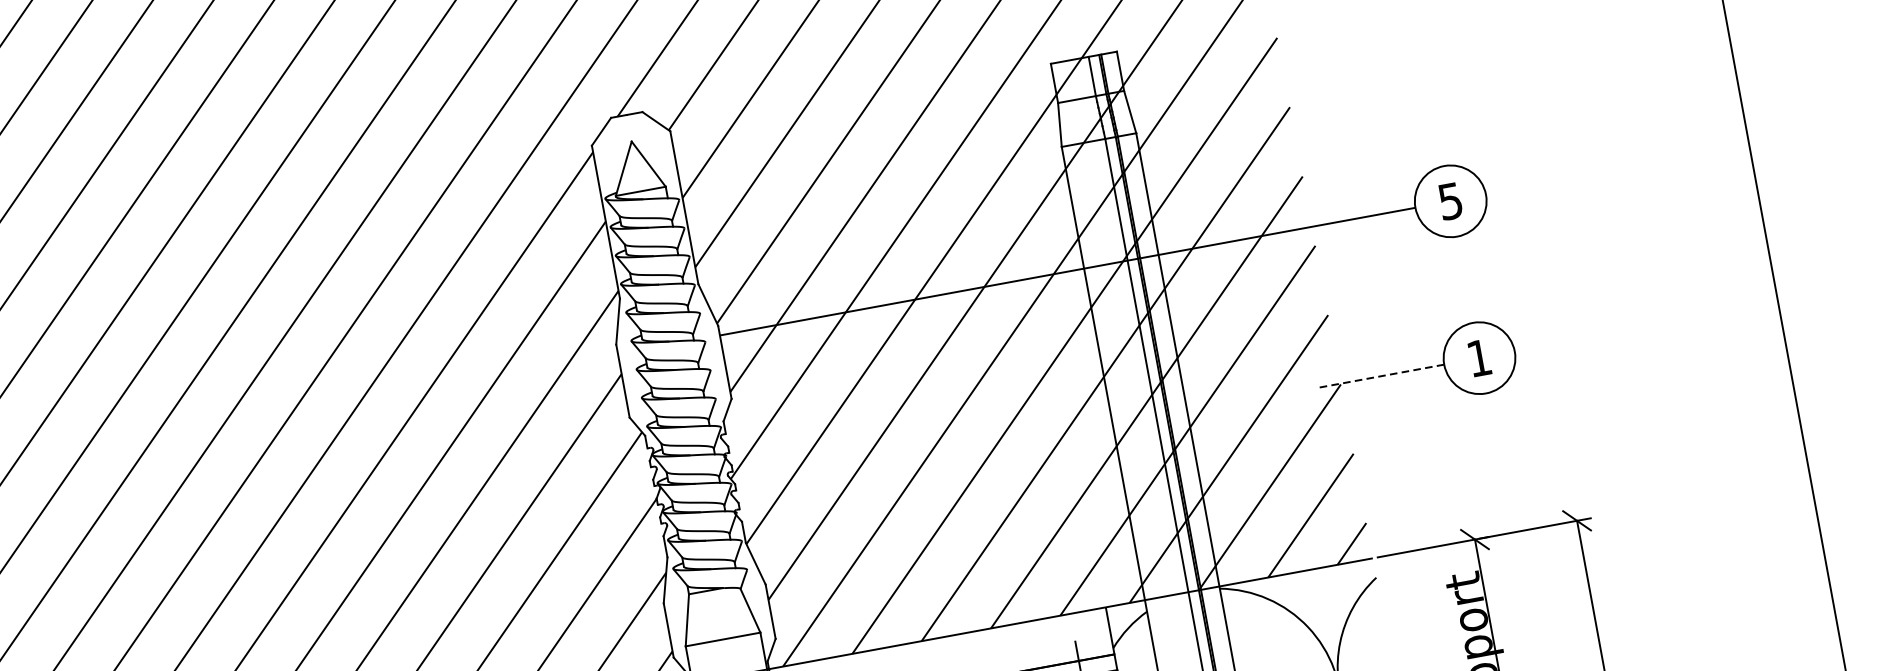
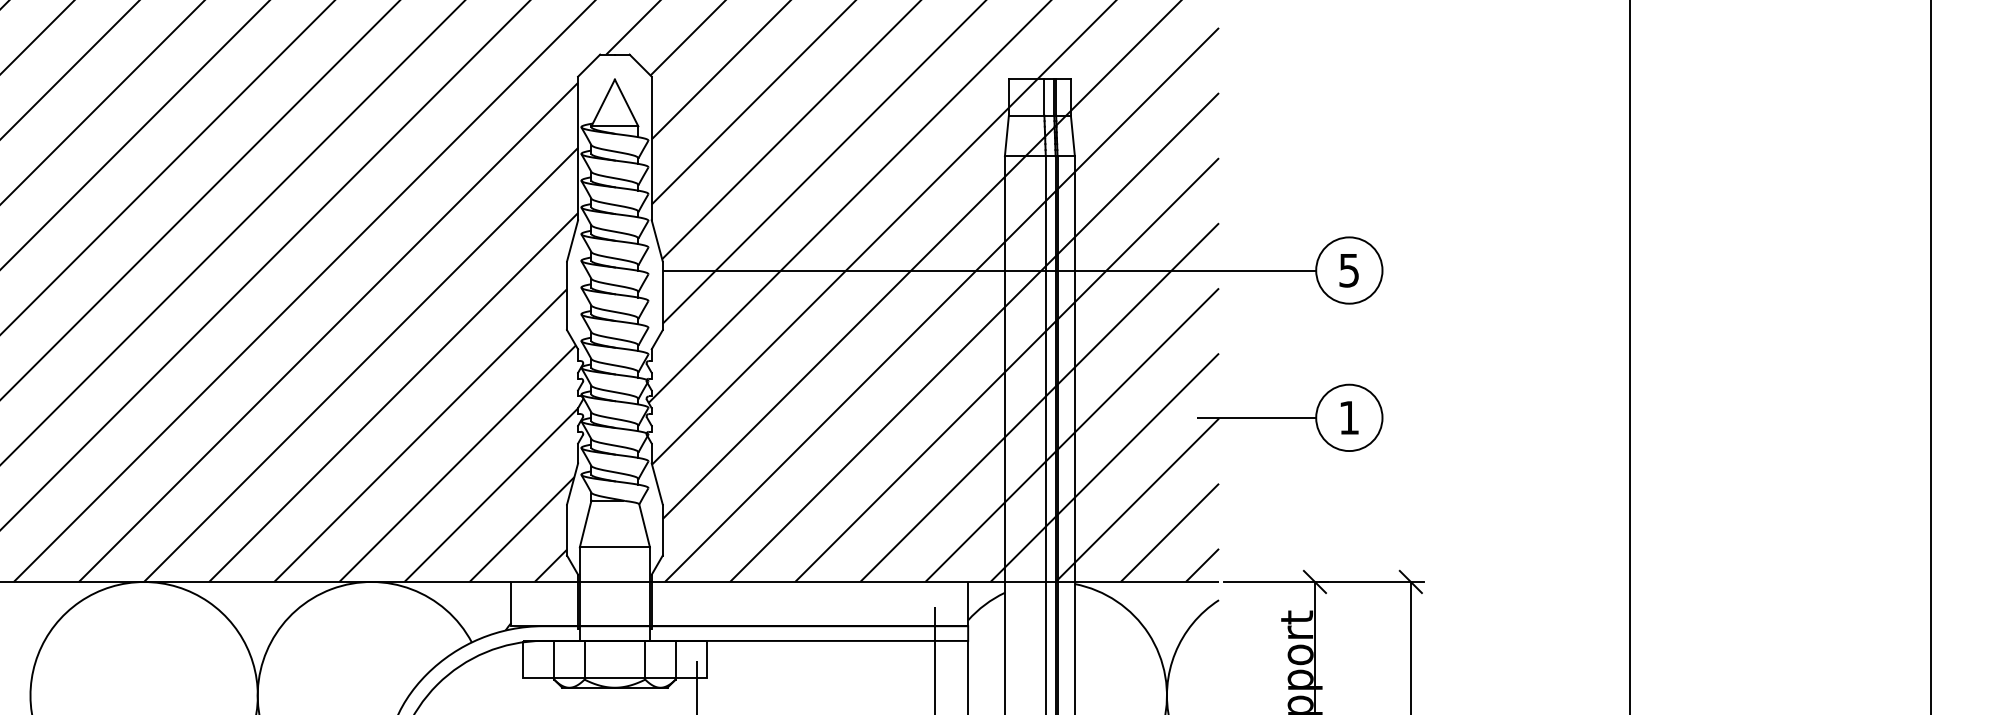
line: (1380, 375) -> (1256, 417), dashed -> solid

